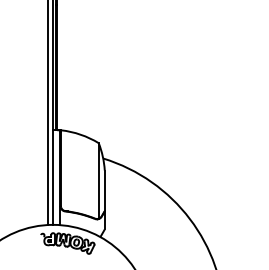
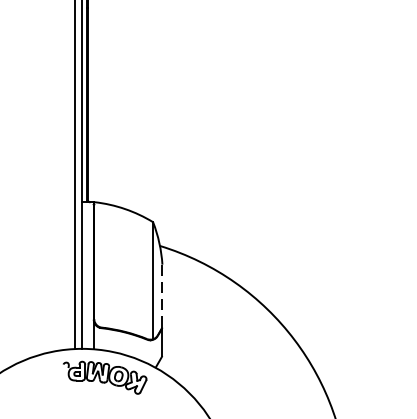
line: (104, 191) -> (161, 297), solid -> dashed

